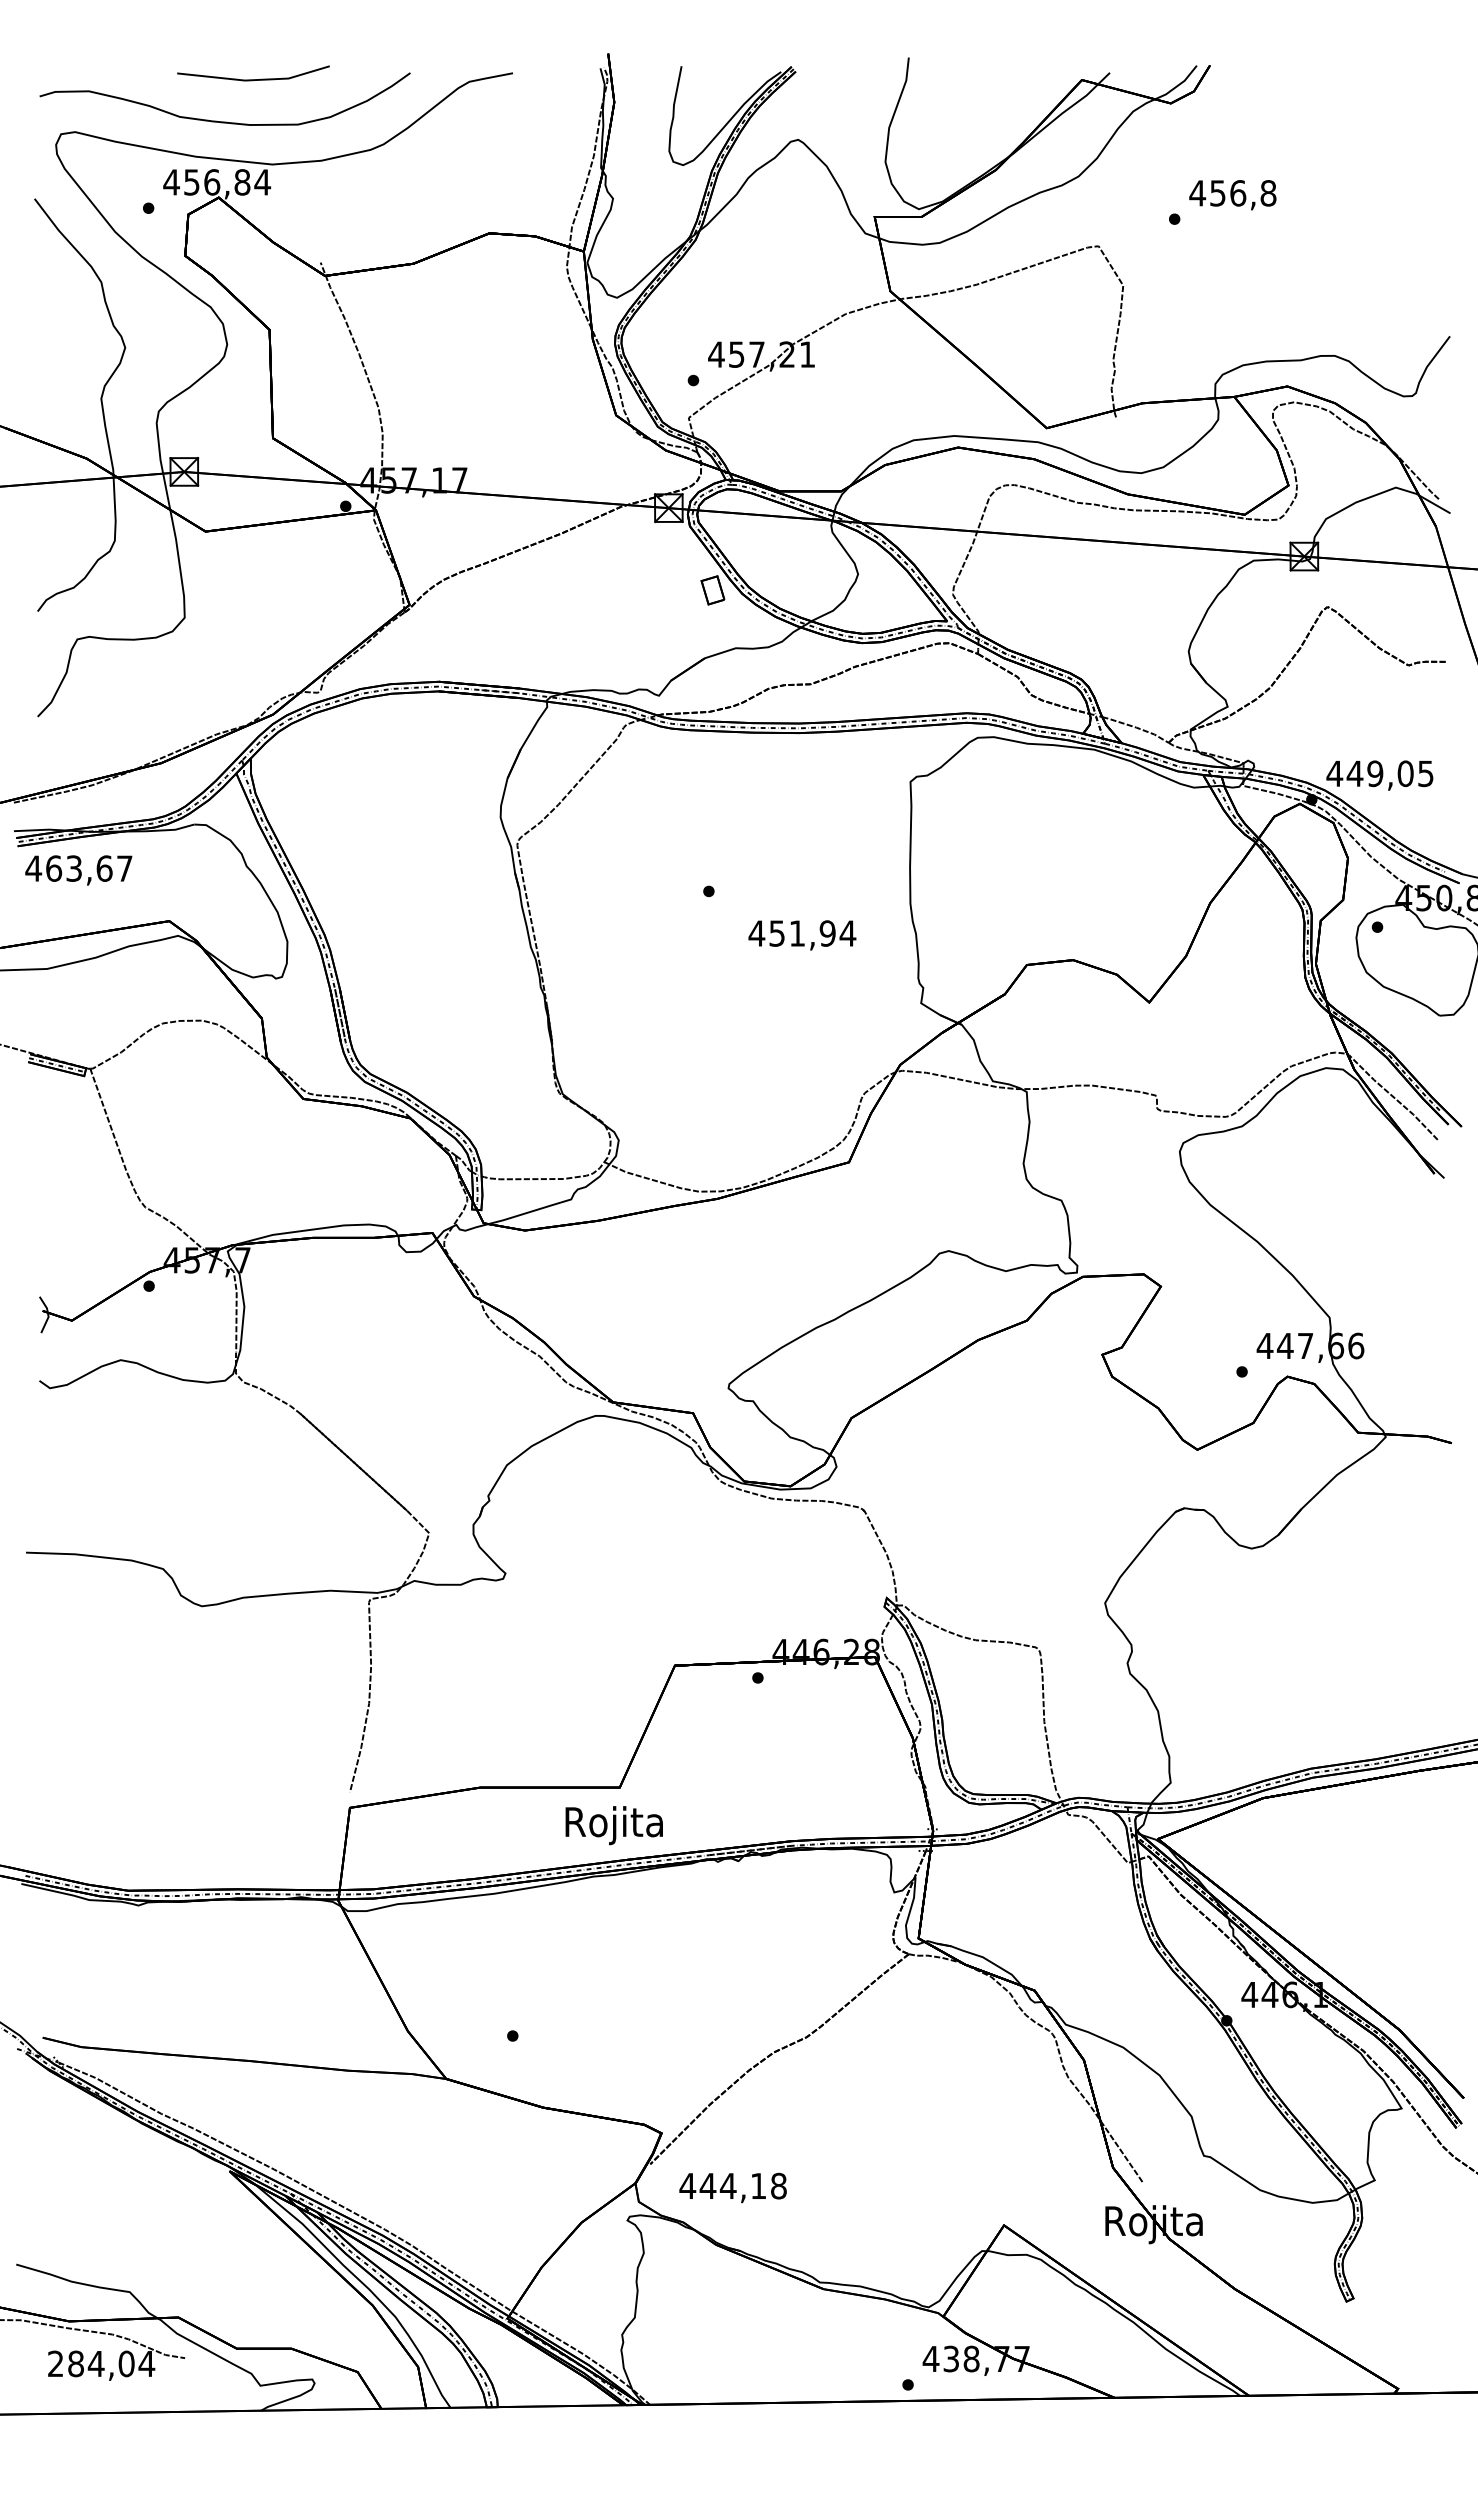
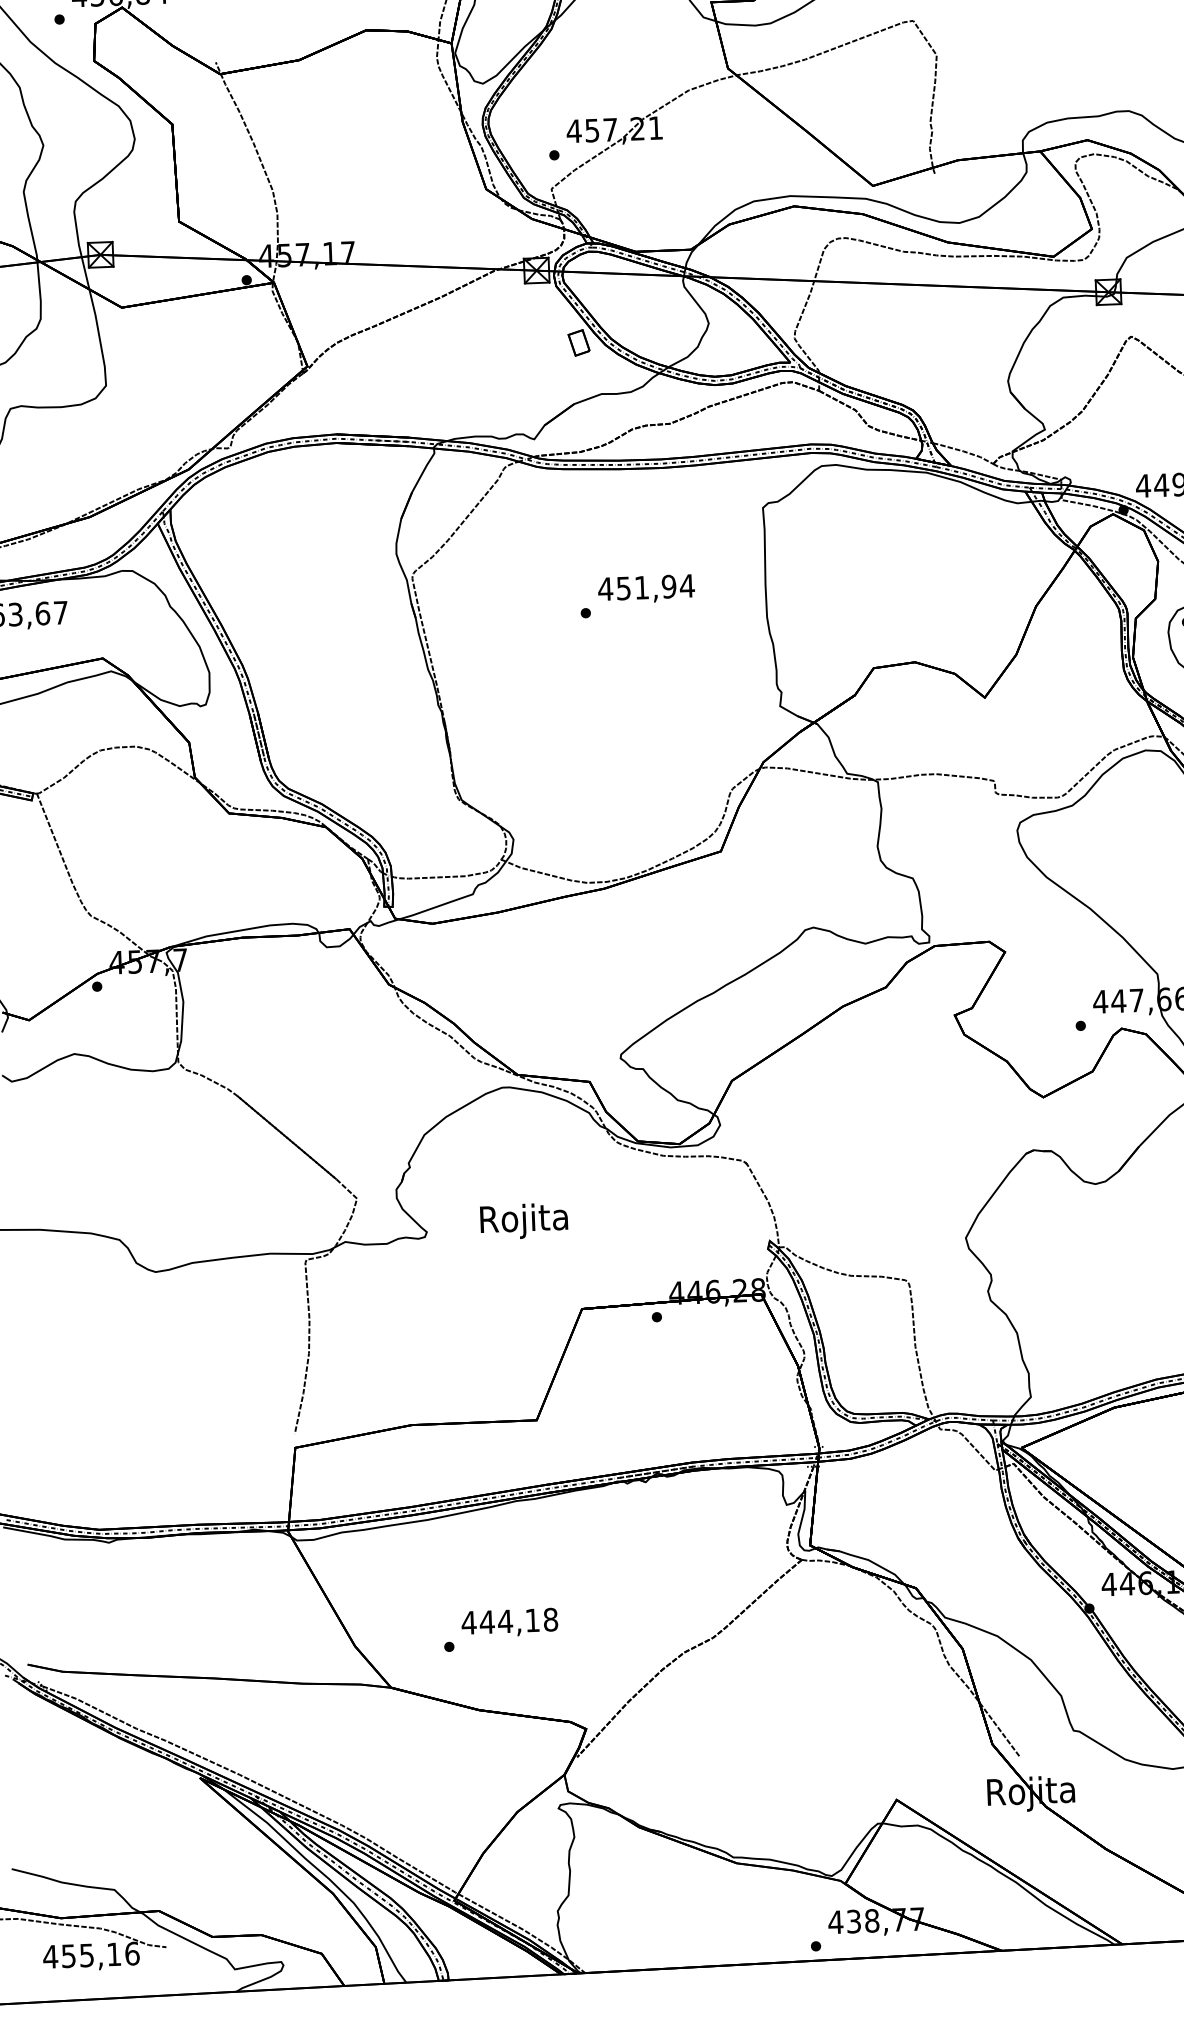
text: (802, 935) -> (646, 589), moved
text: (613, 1825) -> (523, 1221), moved
text: (732, 2187) -> (509, 1622), moved
text: (101, 2363) -> (91, 1954), 284,04 -> 455,16

